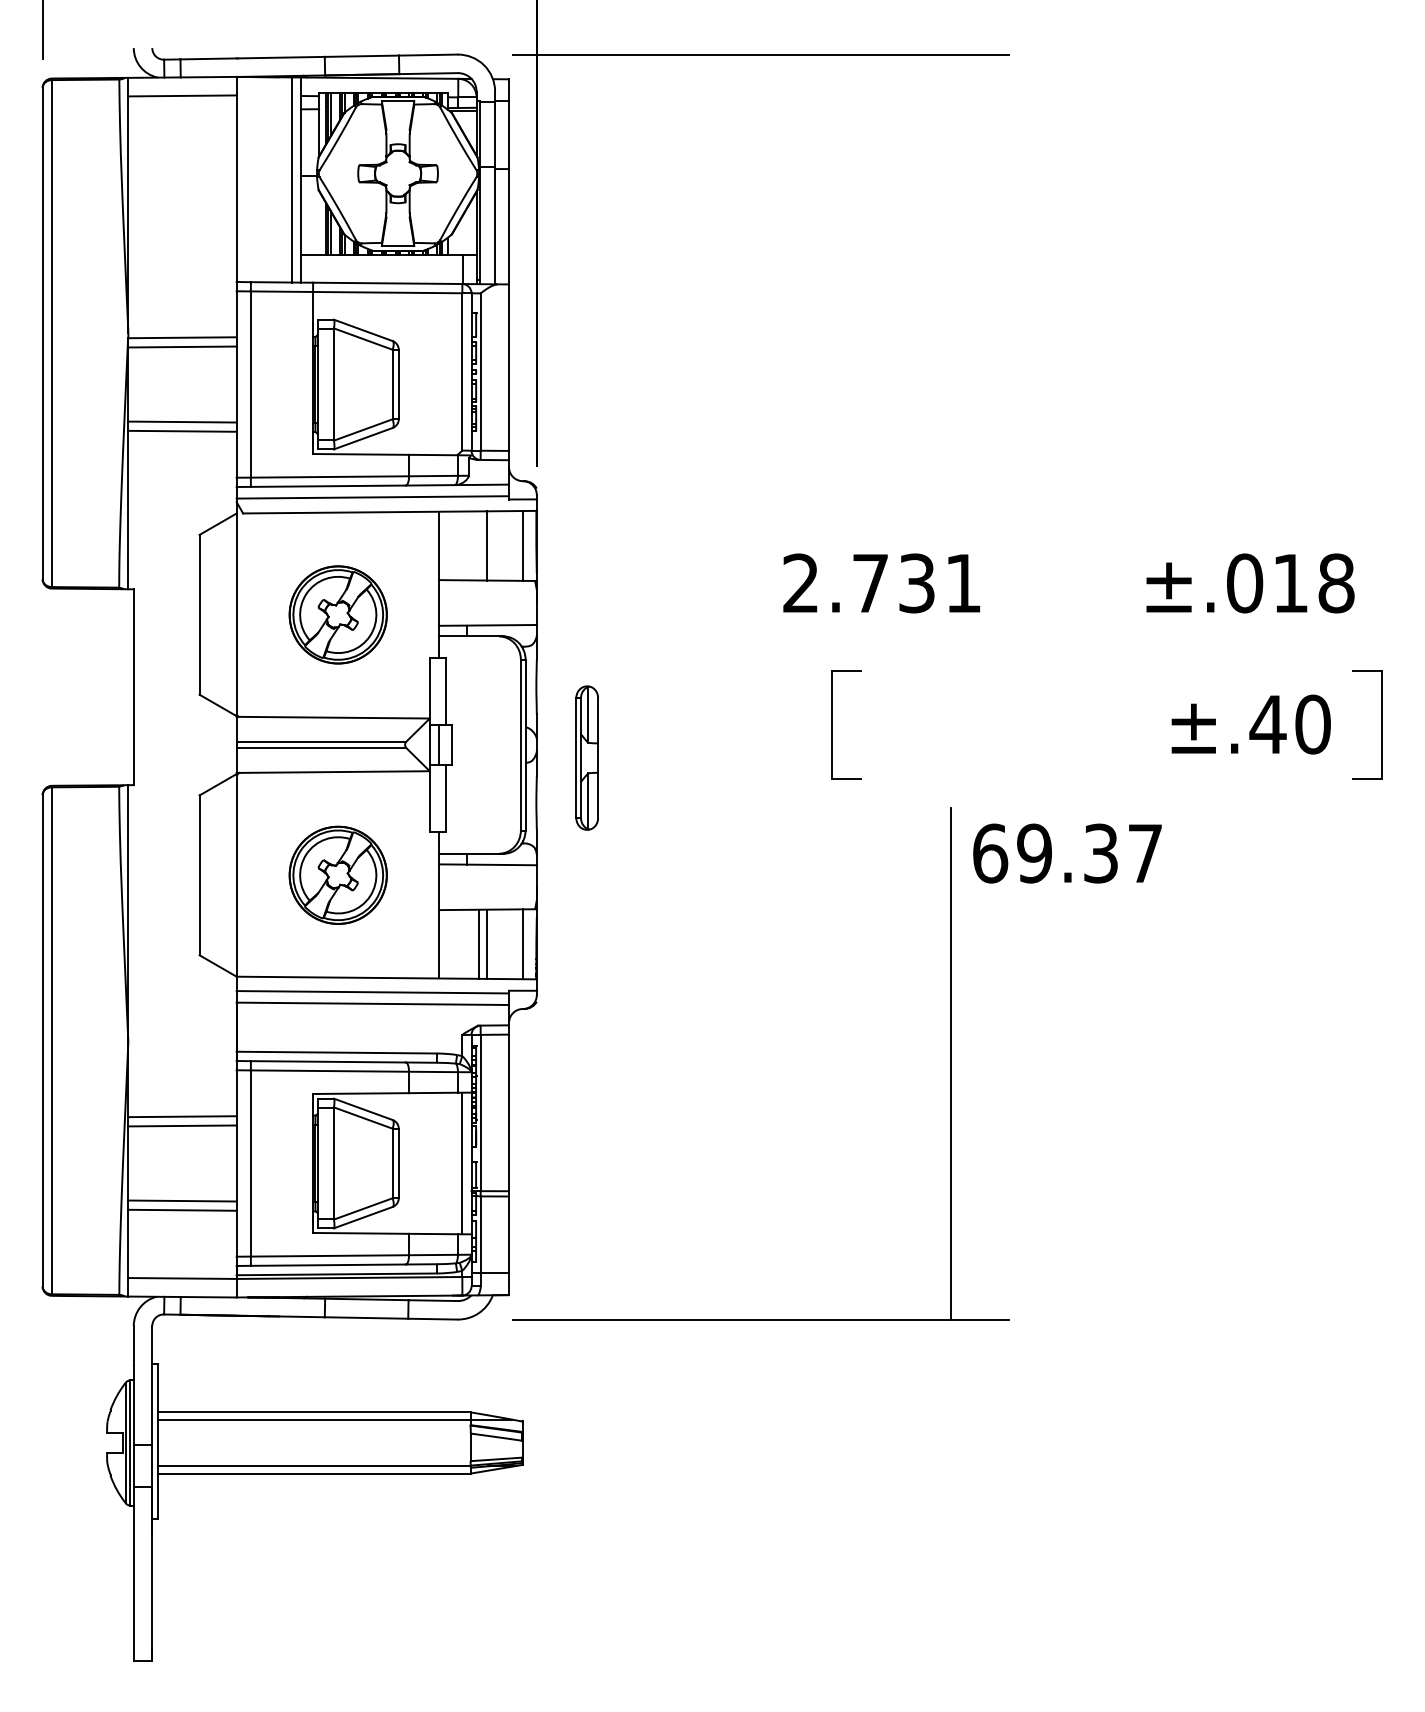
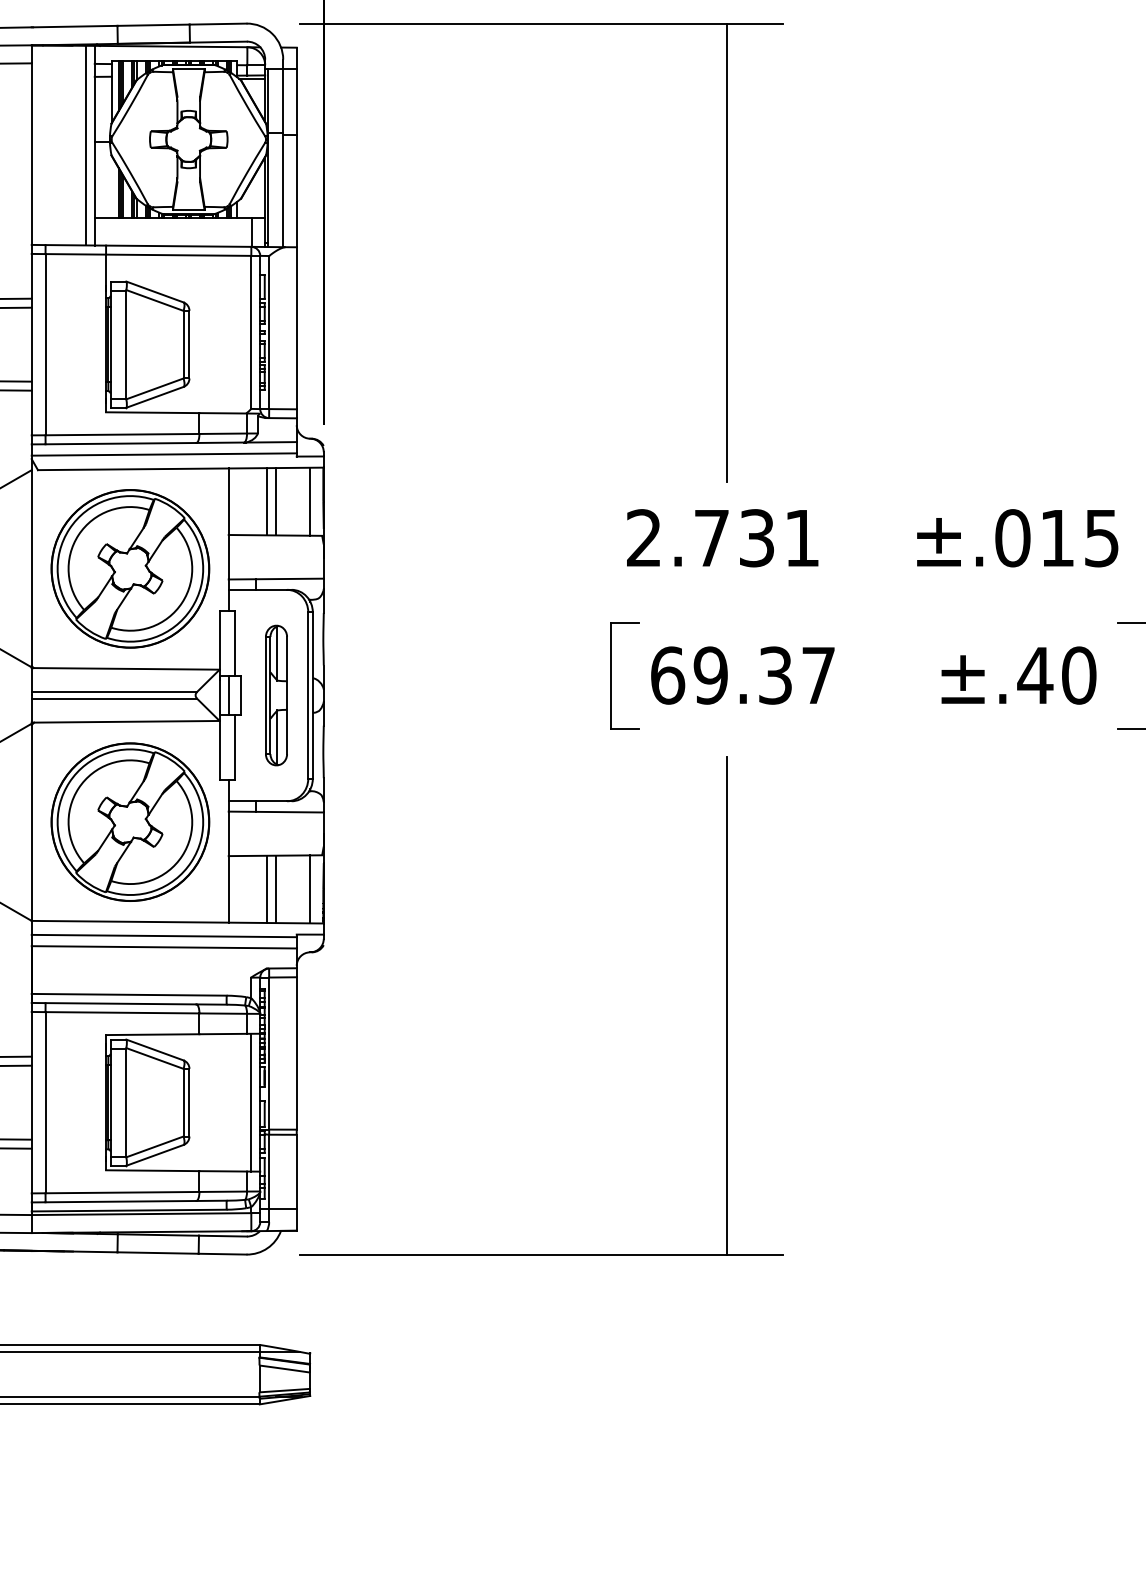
line: (951, 290) -> (727, 253), added
line: (478, 545) -> (267, 501), added
text: (881, 583) -> (722, 538), moved
text: (1336, 583) -> (1101, 538), ±.018 -> ±.015
part: (338, 614) -> (130, 568), size x1.67
part: (586, 757) -> (275, 694), moved
text: (1067, 853) -> (742, 675), moved
part: (338, 875) -> (130, 822), size x1.67

